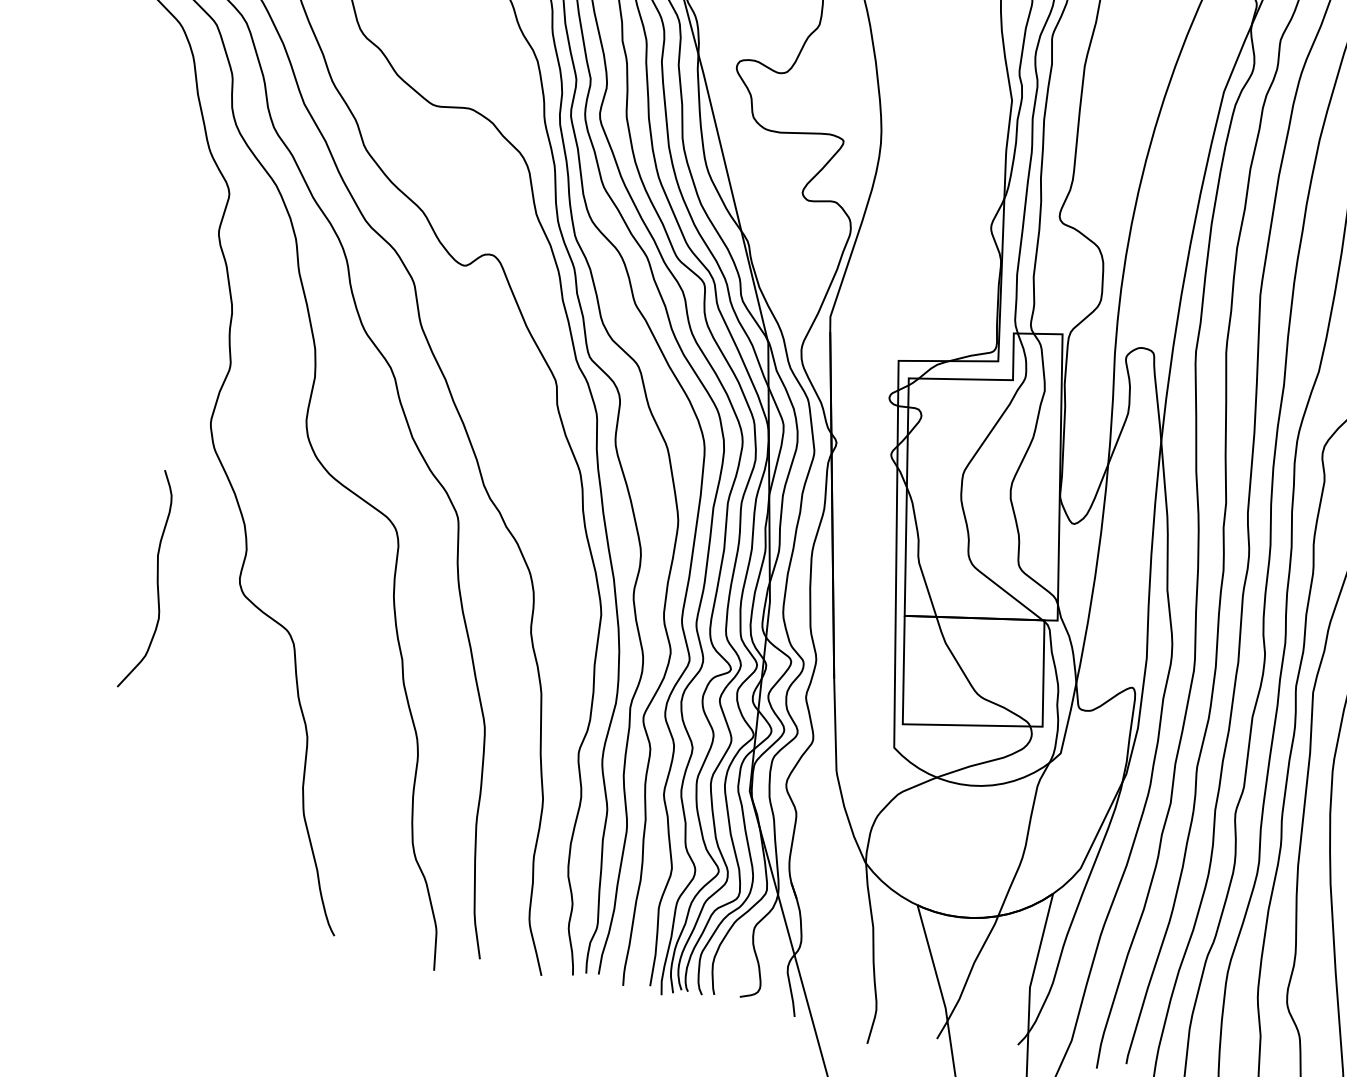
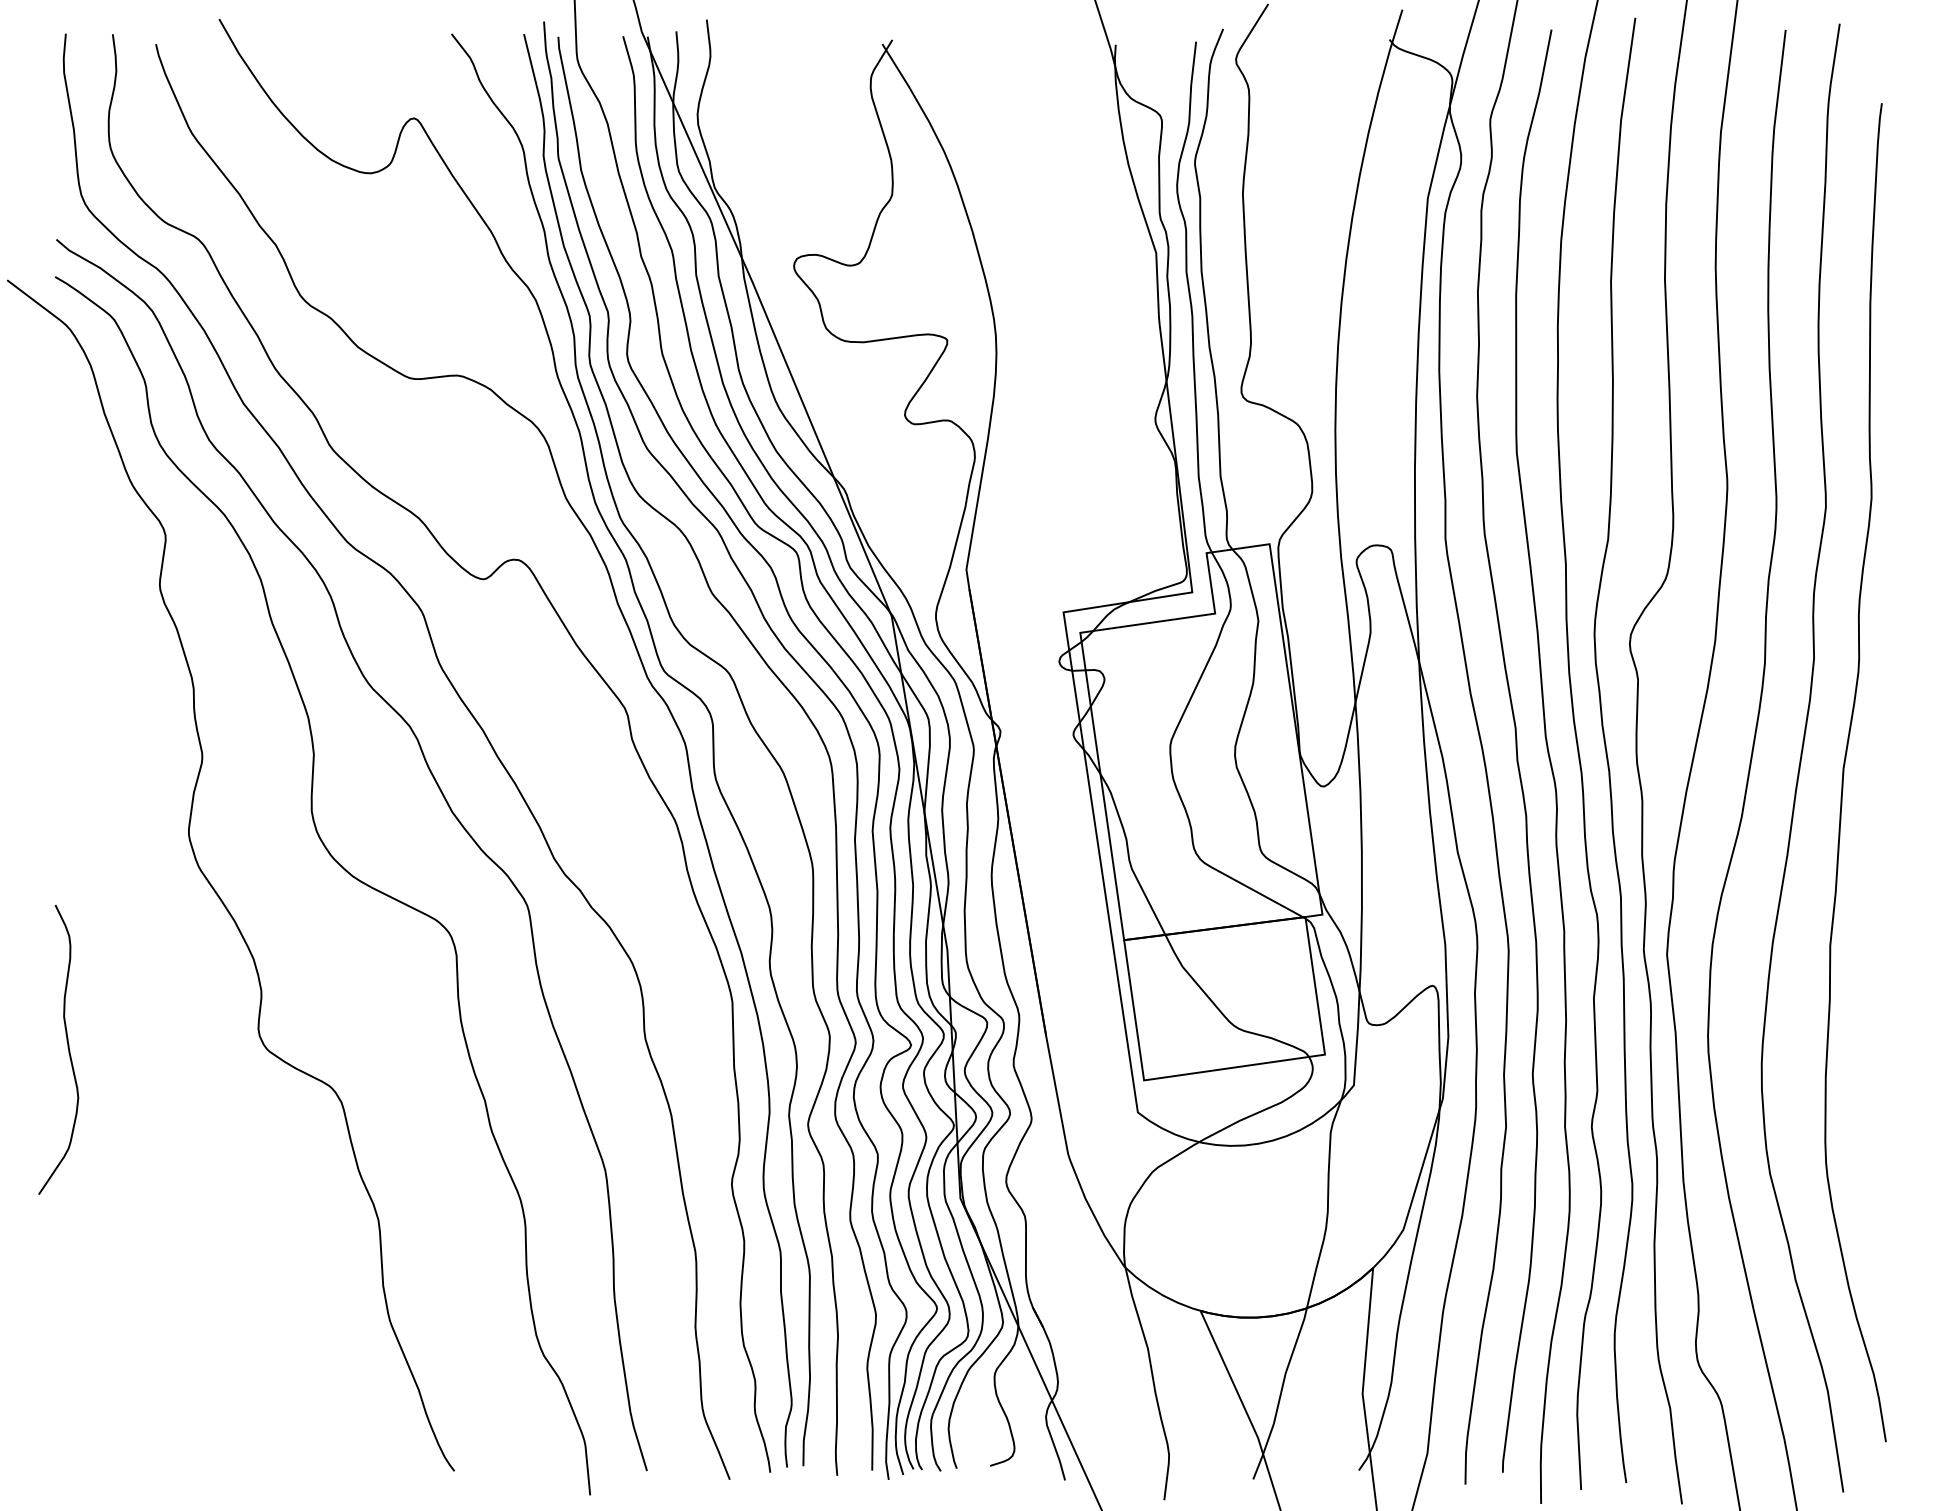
curve: (156, 579) -> (67, 1047), moved

